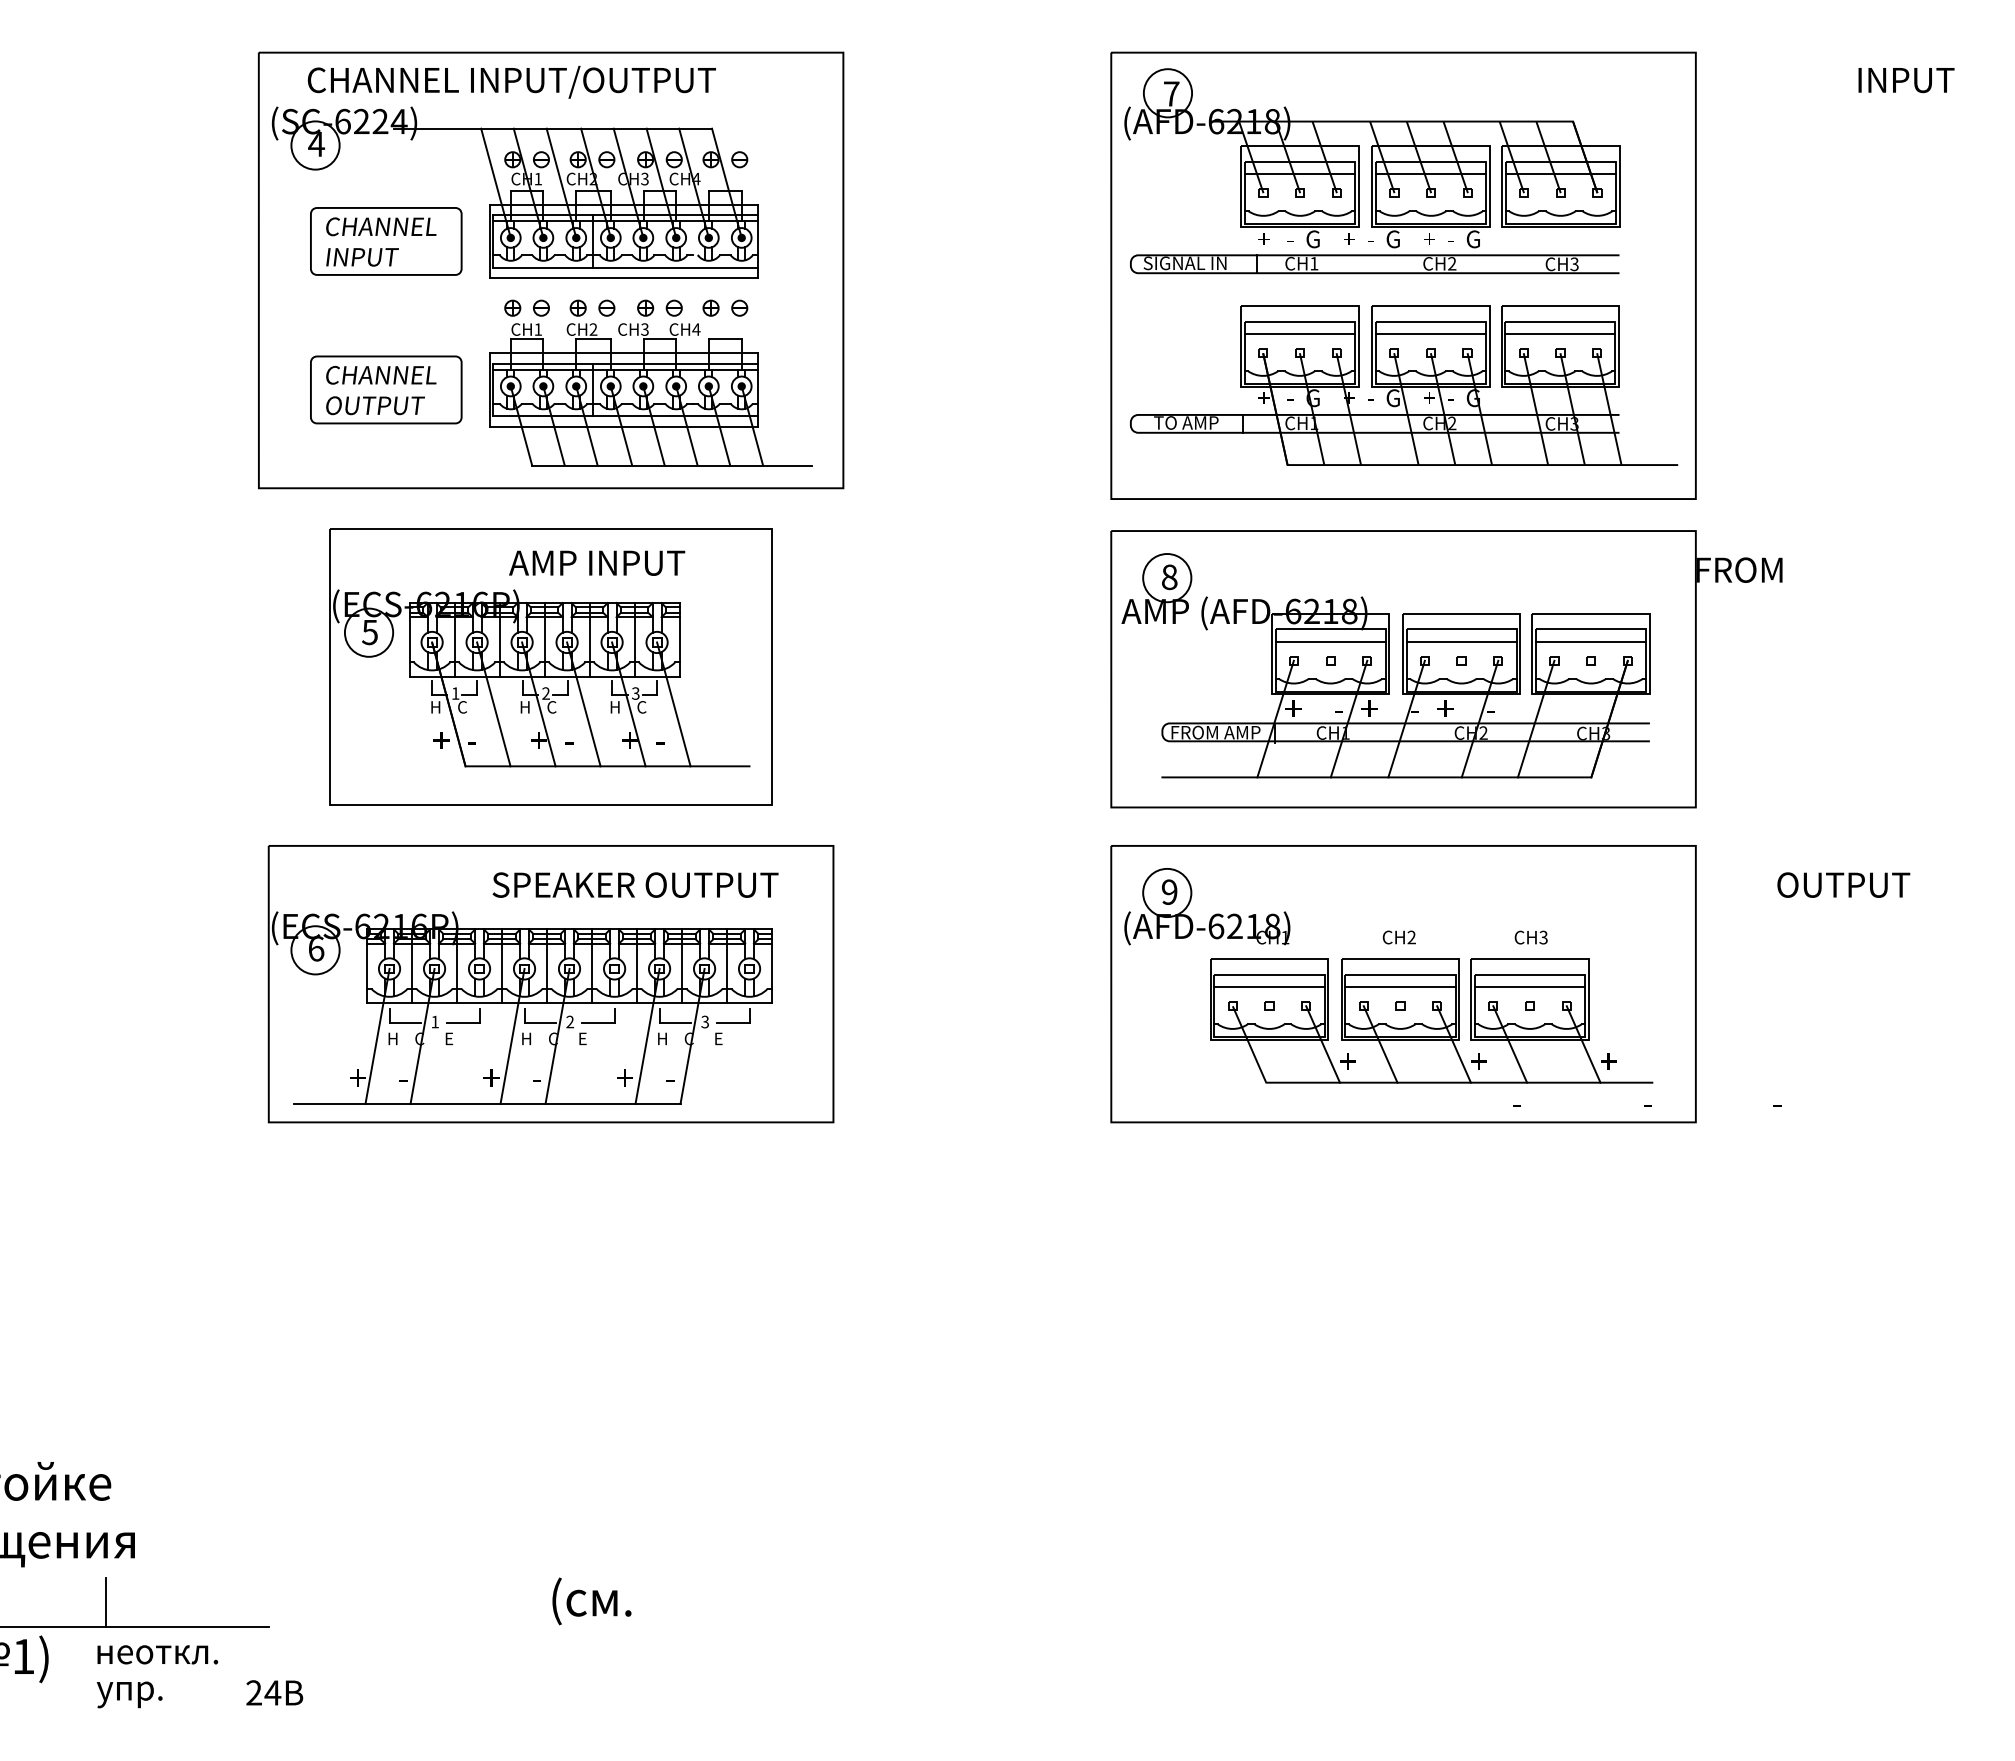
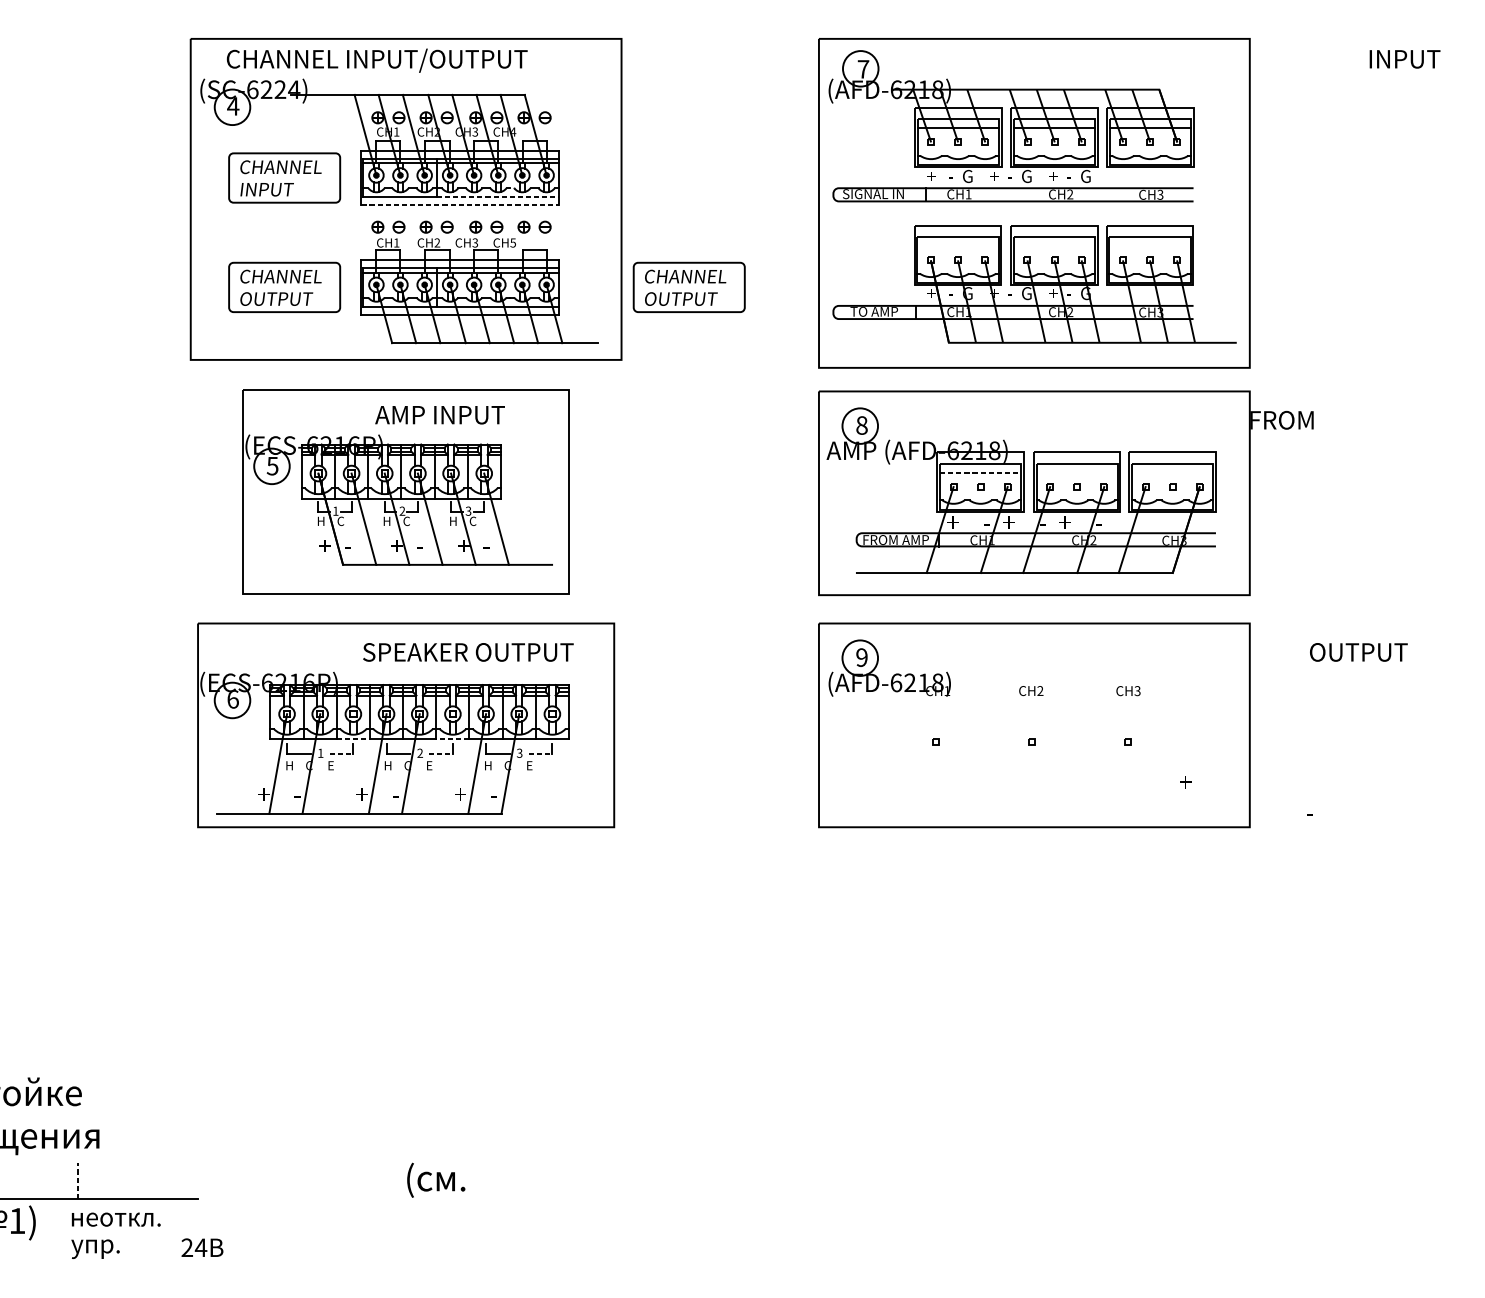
line: (675, 267) -> (497, 197), solid -> dashed
line: (624, 278) -> (460, 205), solid -> dashed
text: (696, 329) -> (513, 242), CH4 -> CH5
line: (1299, 334) -> (957, 246), removed
line: (1430, 334) -> (1054, 246), removed
line: (1560, 334) -> (1150, 246), removed
part: (935, 389) -> (689, 287), added
line: (1331, 641) -> (981, 472), solid -> dashed
line: (1461, 641) -> (1077, 472), removed
line: (1591, 641) -> (1172, 472), removed
line: (480, 1003) -> (354, 739), solid -> dashed
line: (614, 1003) -> (452, 739), solid -> dashed
line: (463, 1023) -> (341, 754), solid -> dashed
line: (598, 1023) -> (441, 754), solid -> dashed
line: (733, 1023) -> (540, 754), solid -> dashed
part: (1431, 1032) -> (1054, 761), removed
line: (106, 1602) -> (78, 1181), solid -> dashed

